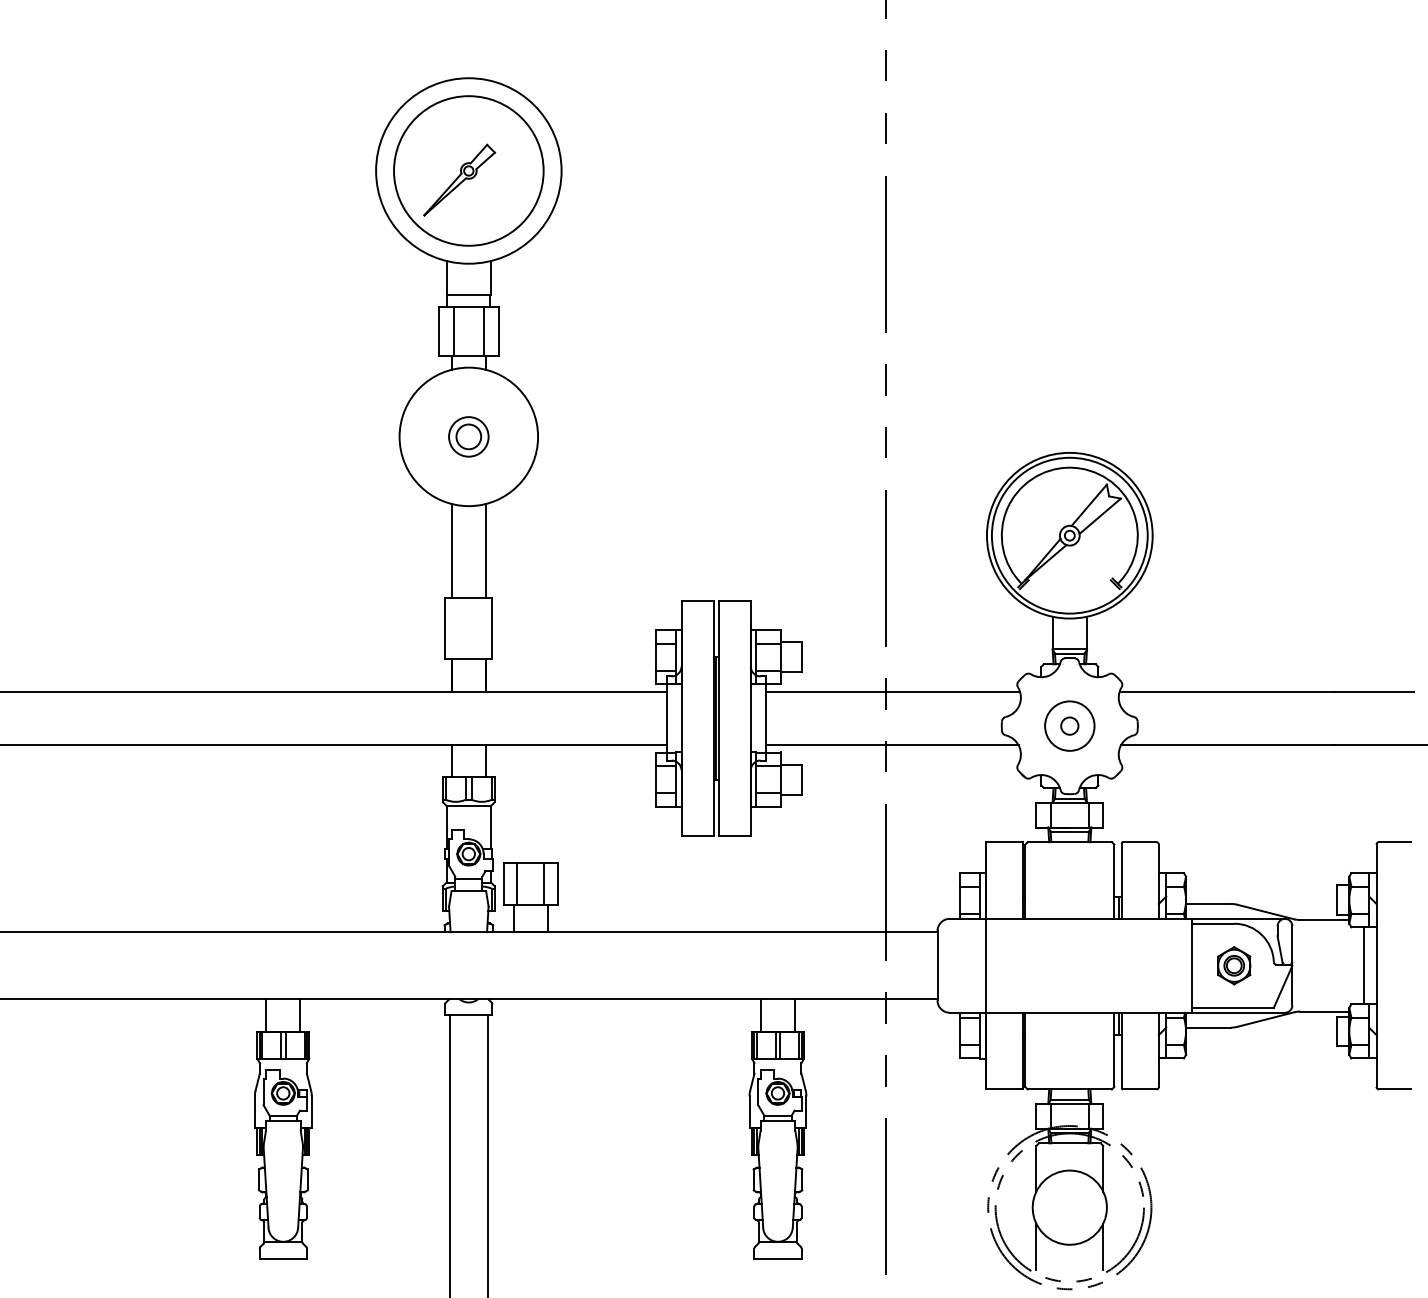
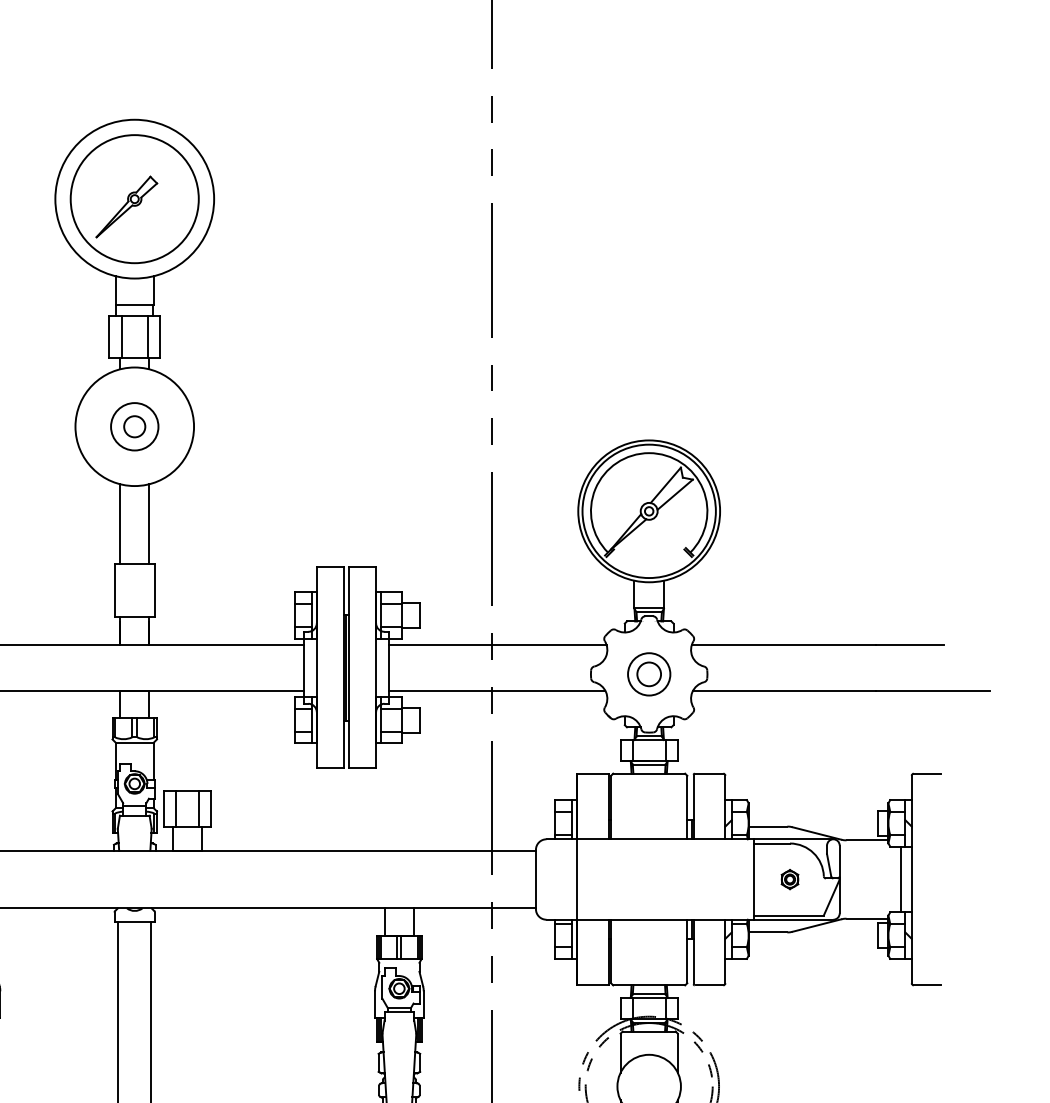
circle: (468, 436) -> (134, 426), size x1.4
circle: (1069, 725) -> (648, 673), size x1.6
part: (1234, 965) -> (790, 879), size x0.6

